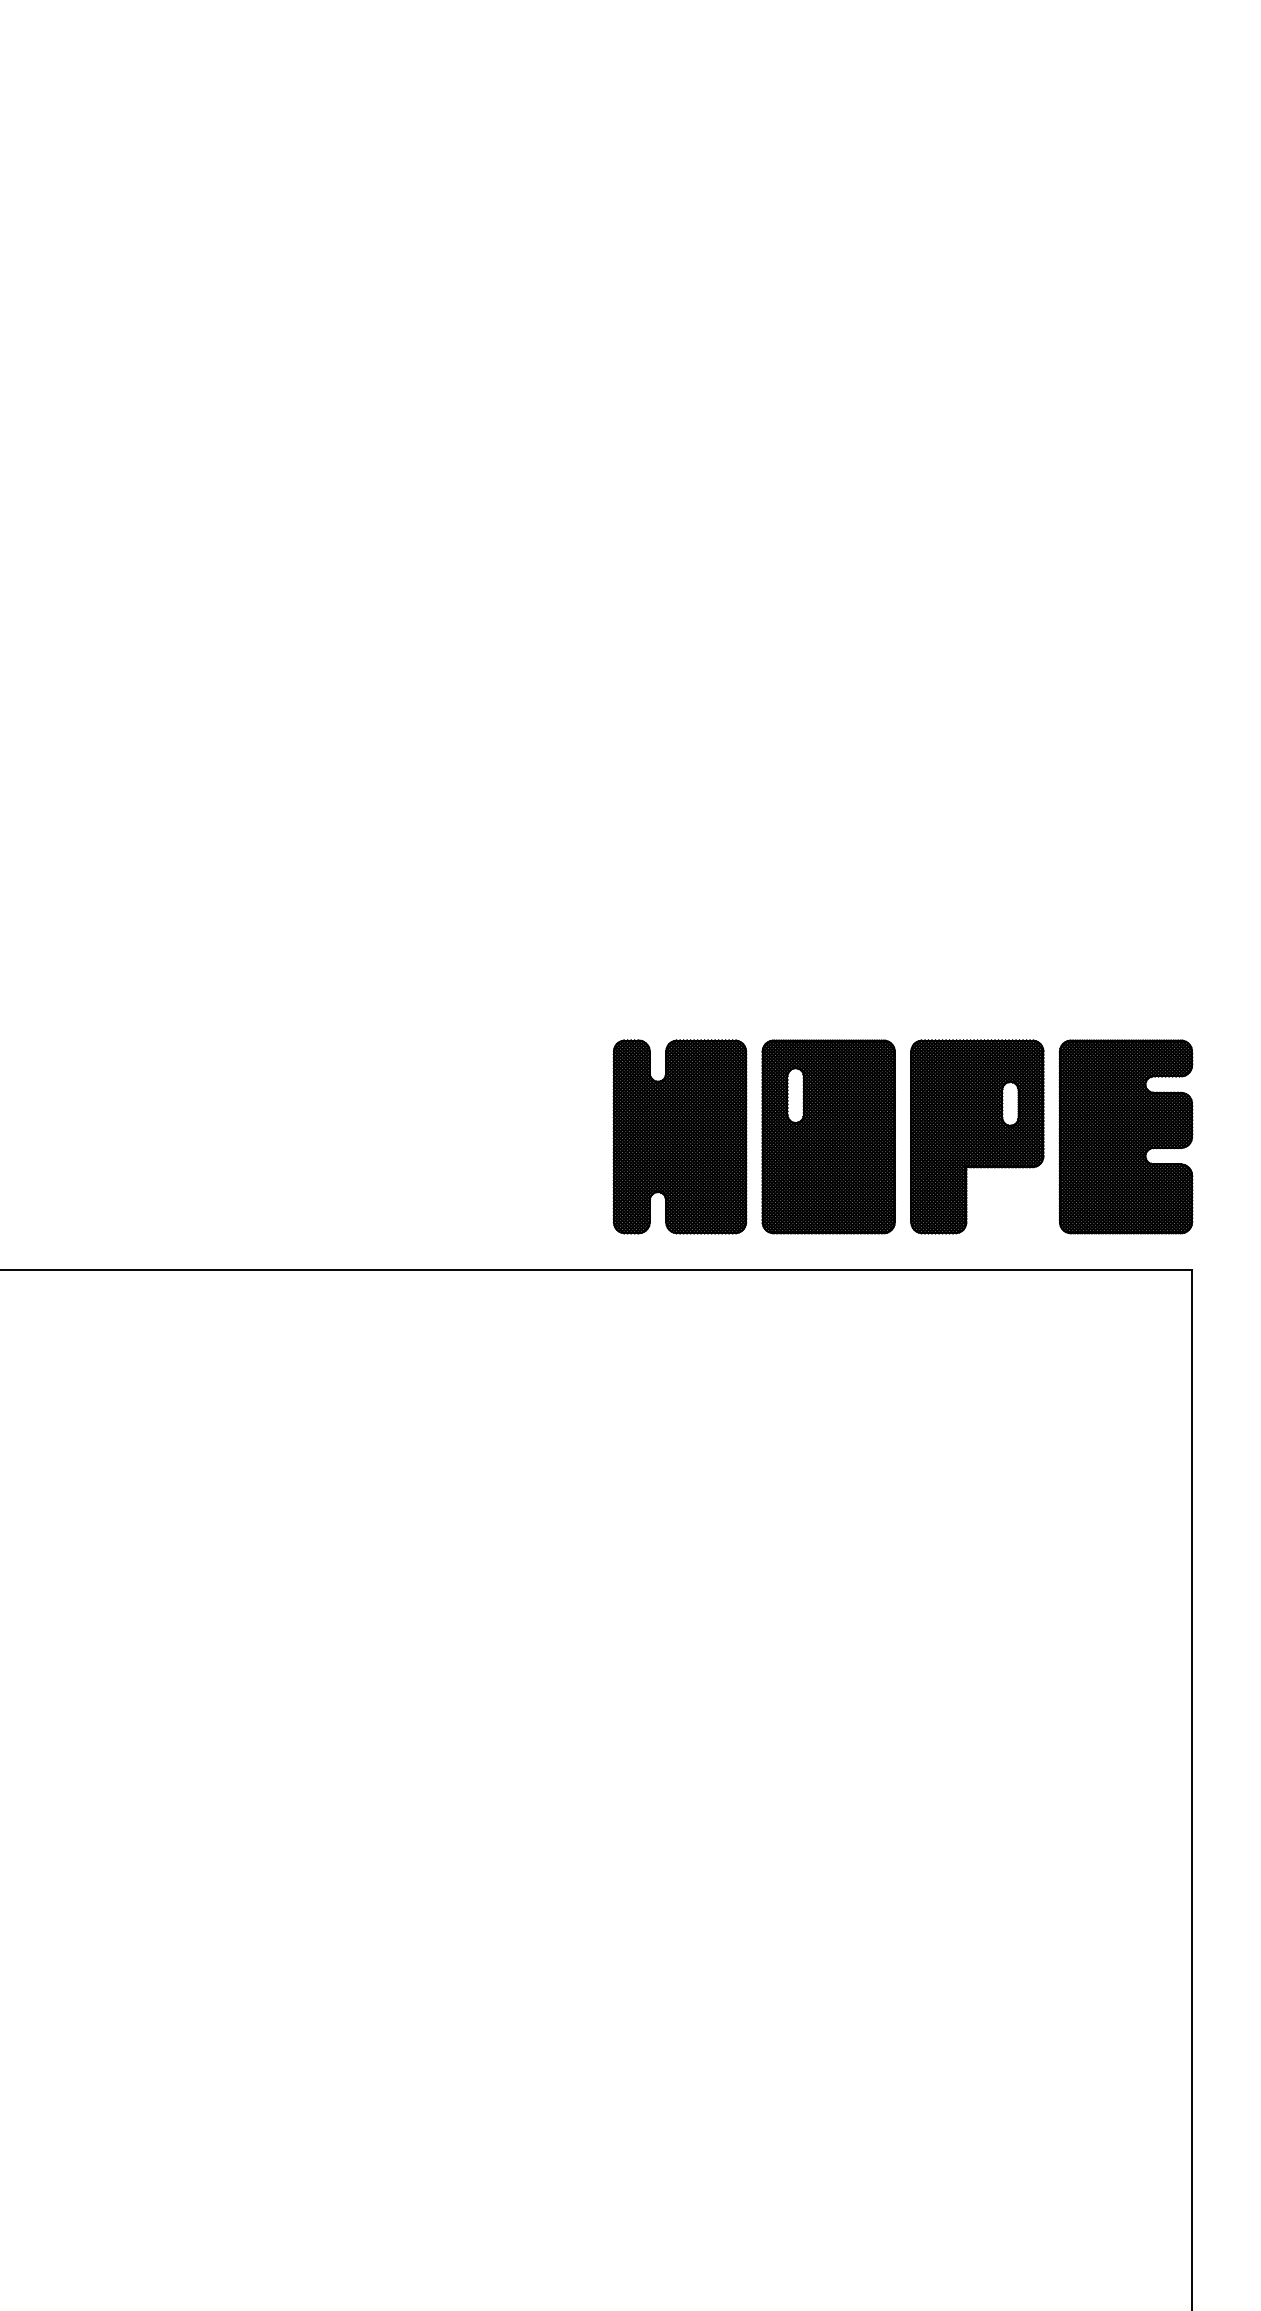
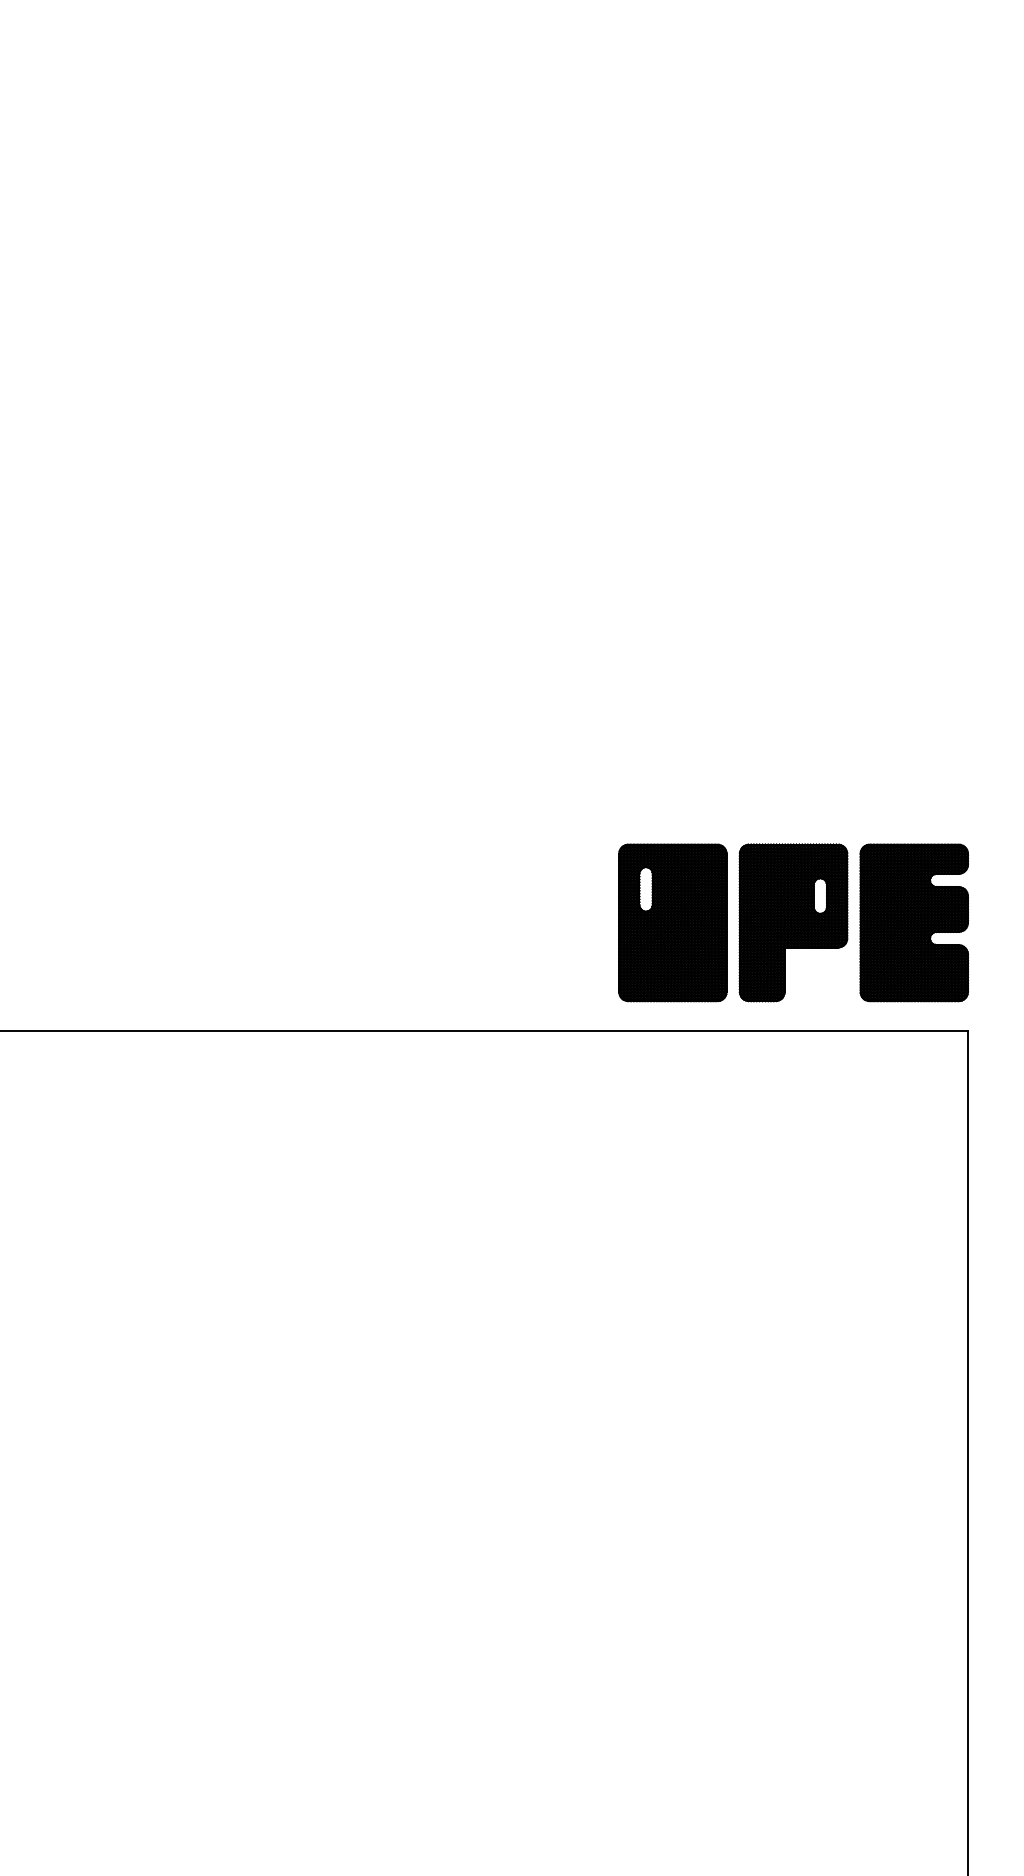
part: (679, 1136) -> (551, 922), removed

